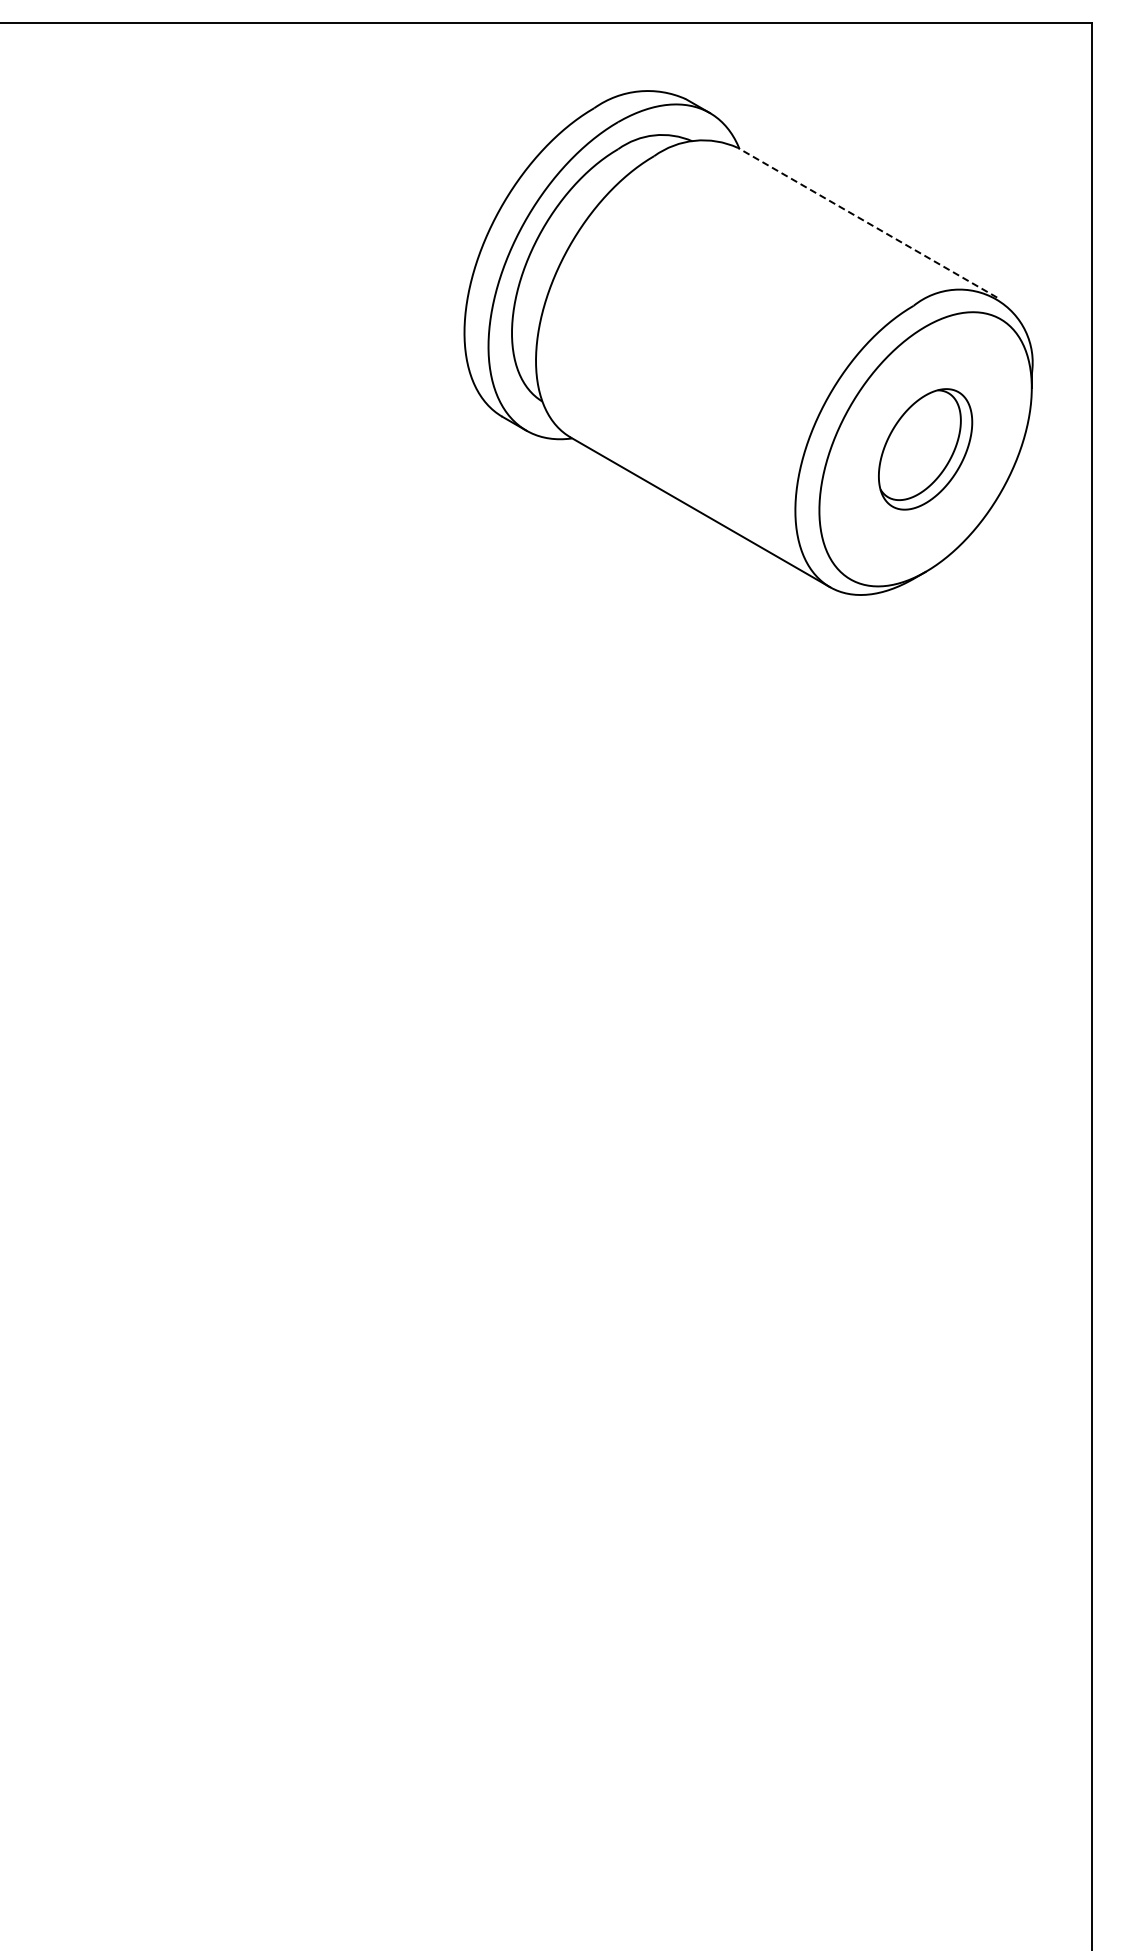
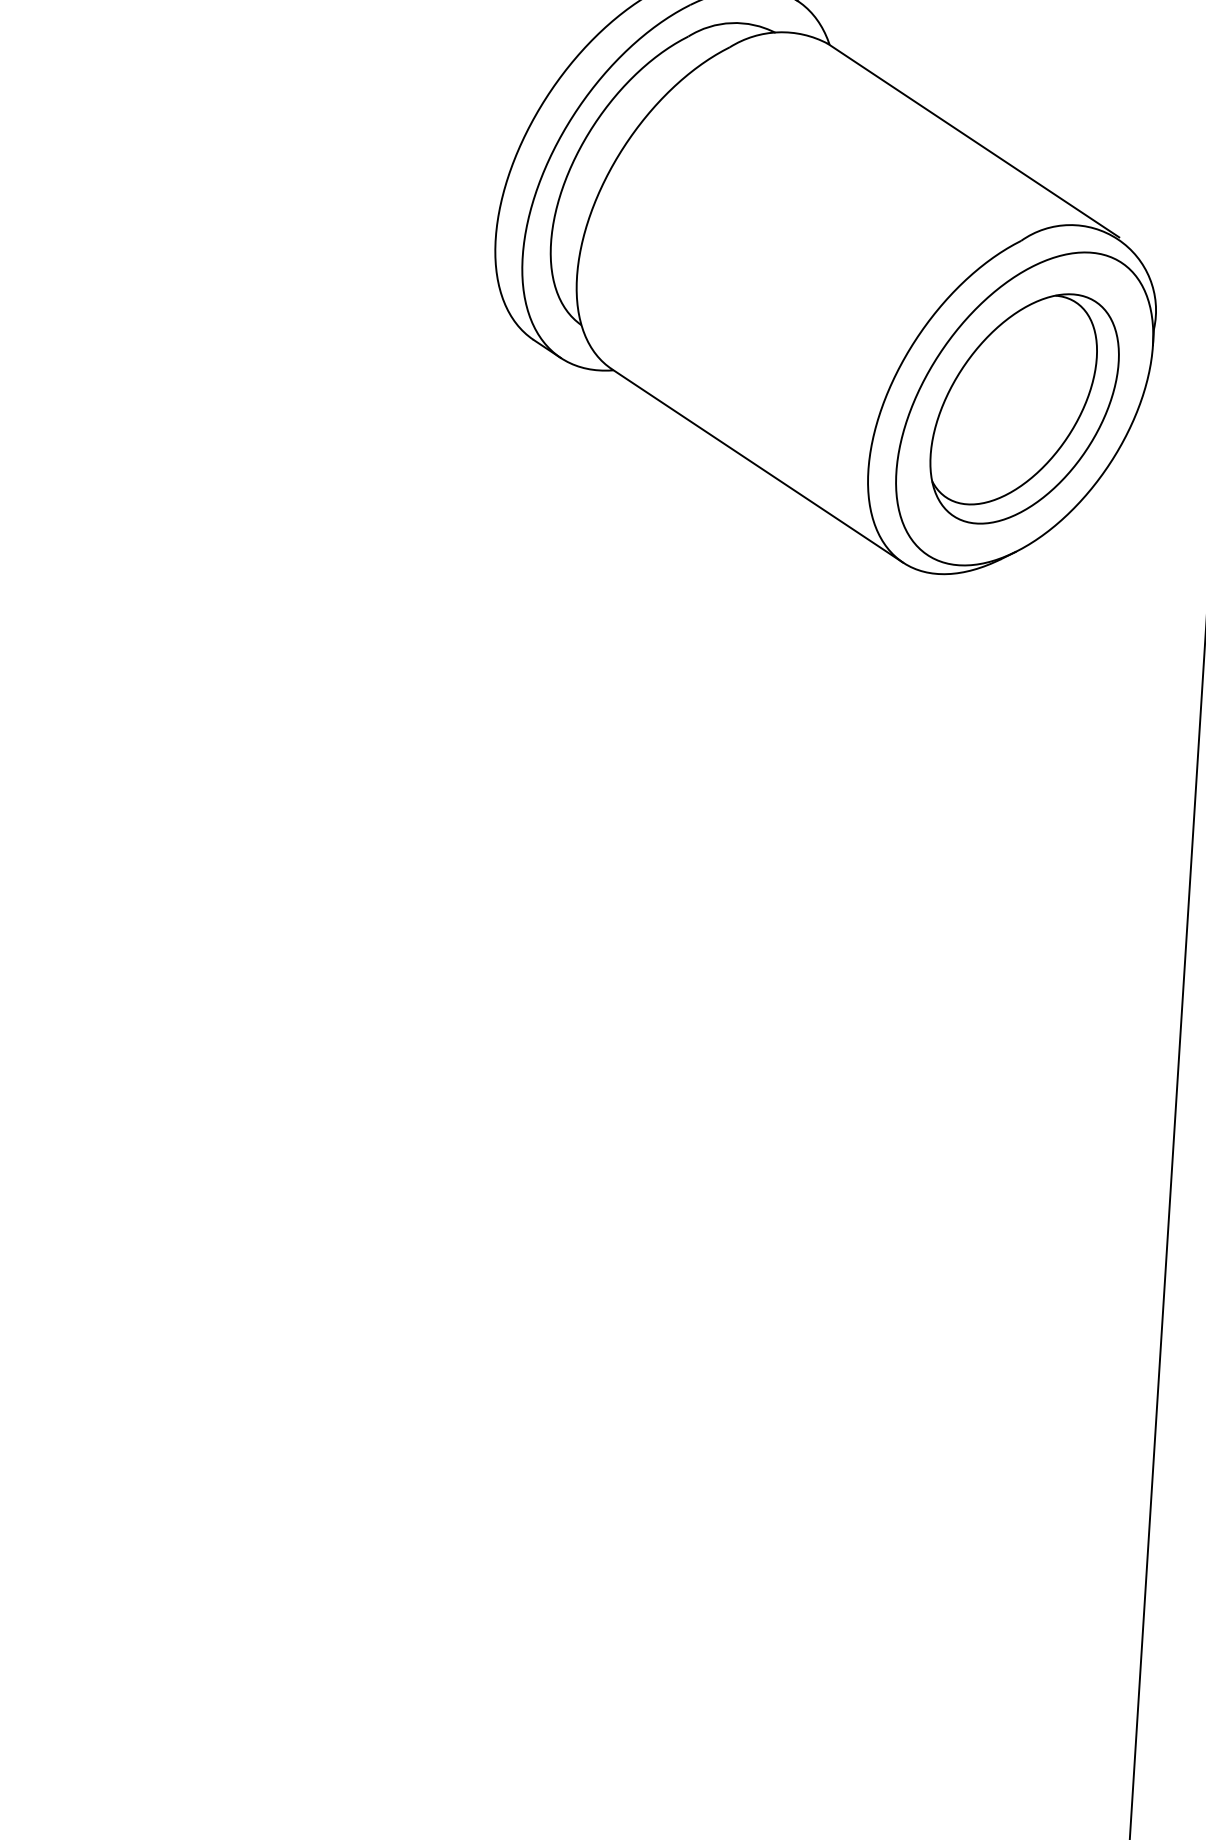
line: (867, 222) -> (973, 140), dashed -> solid
part: (925, 449) -> (1024, 409), size x1.67

